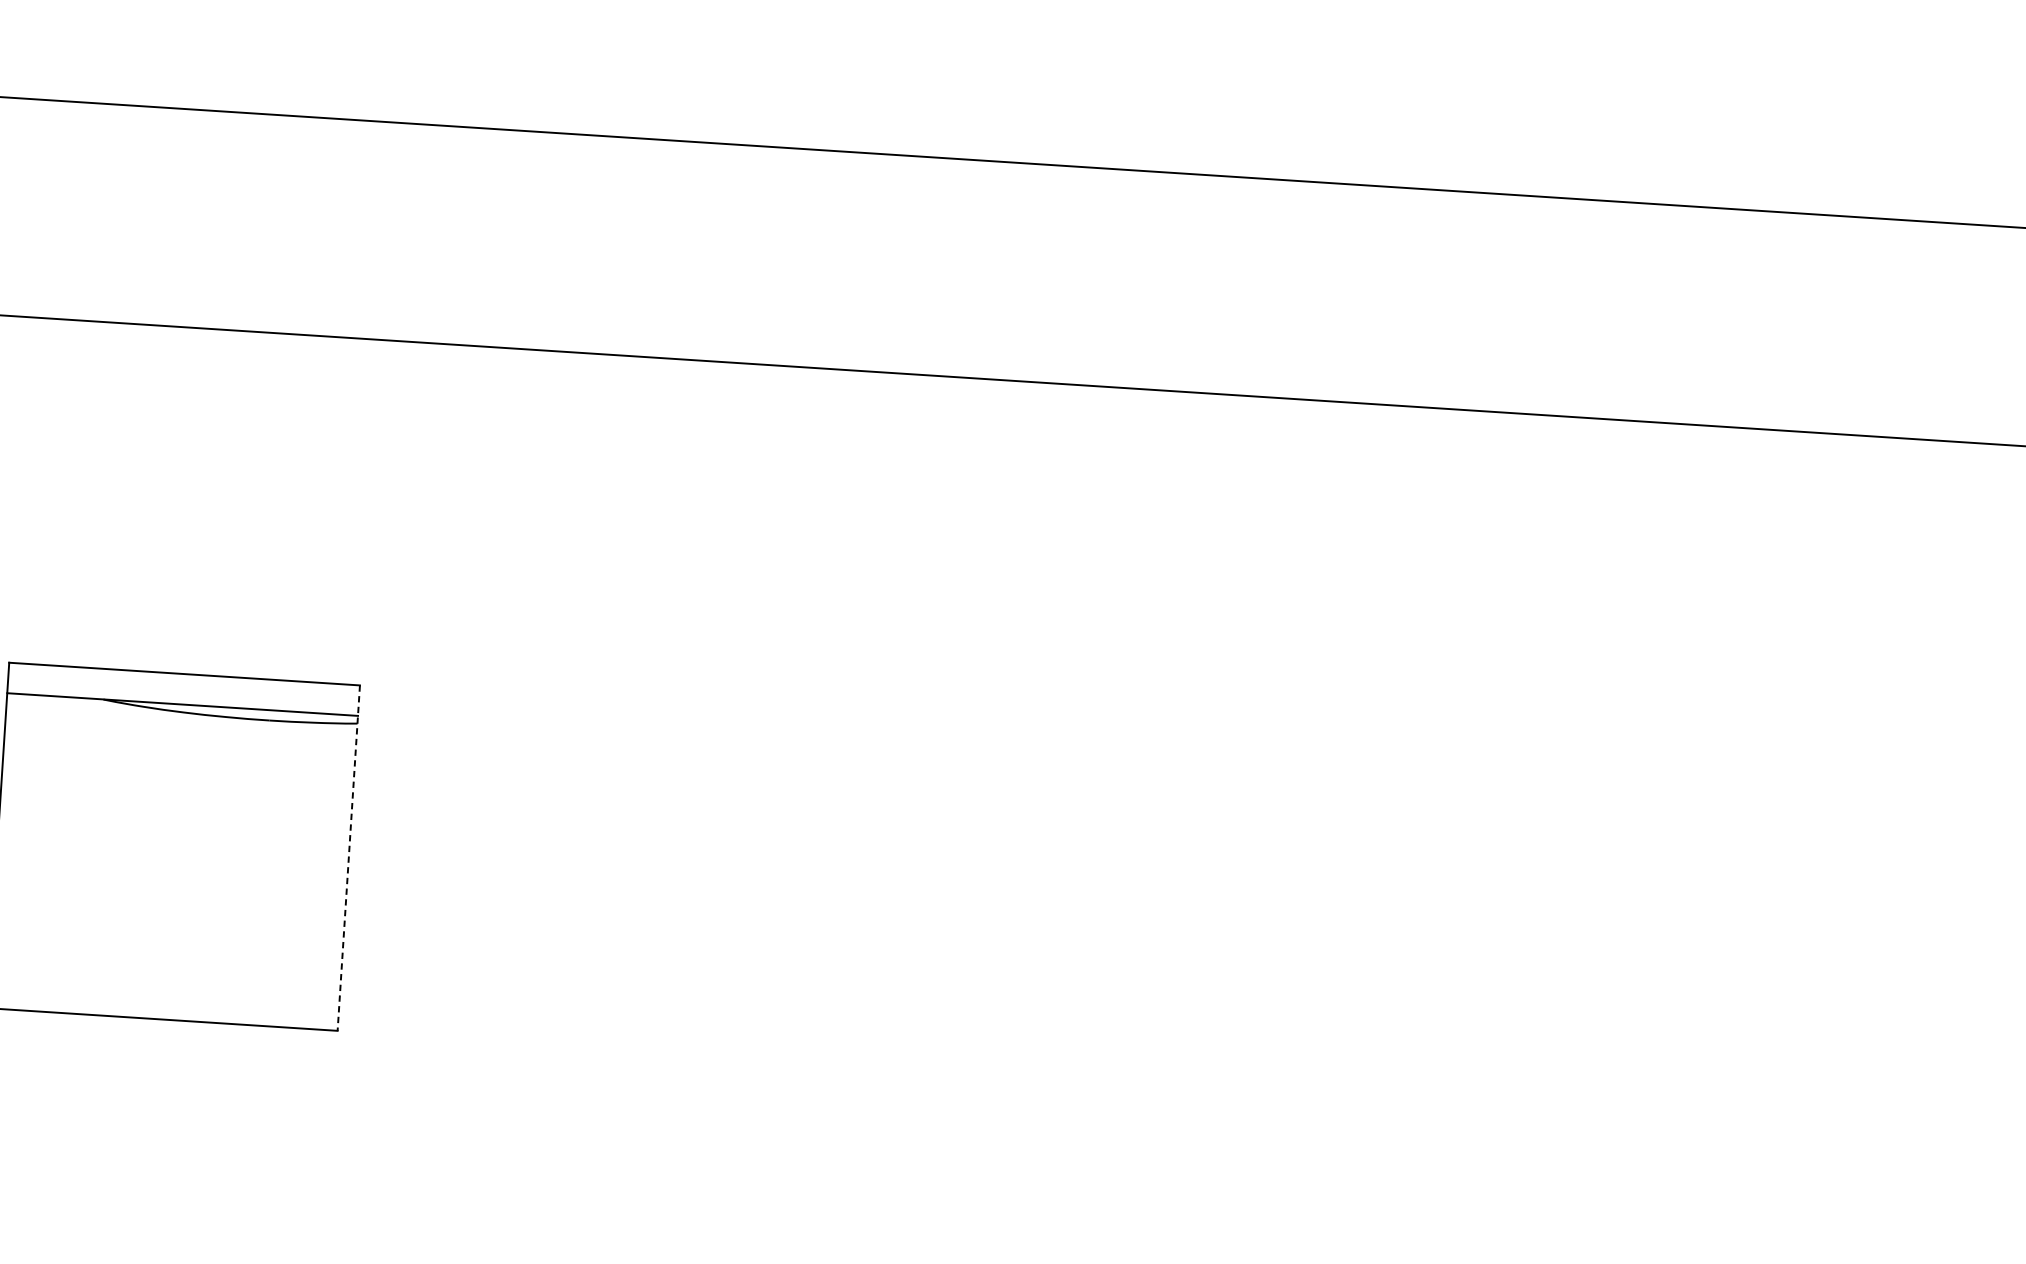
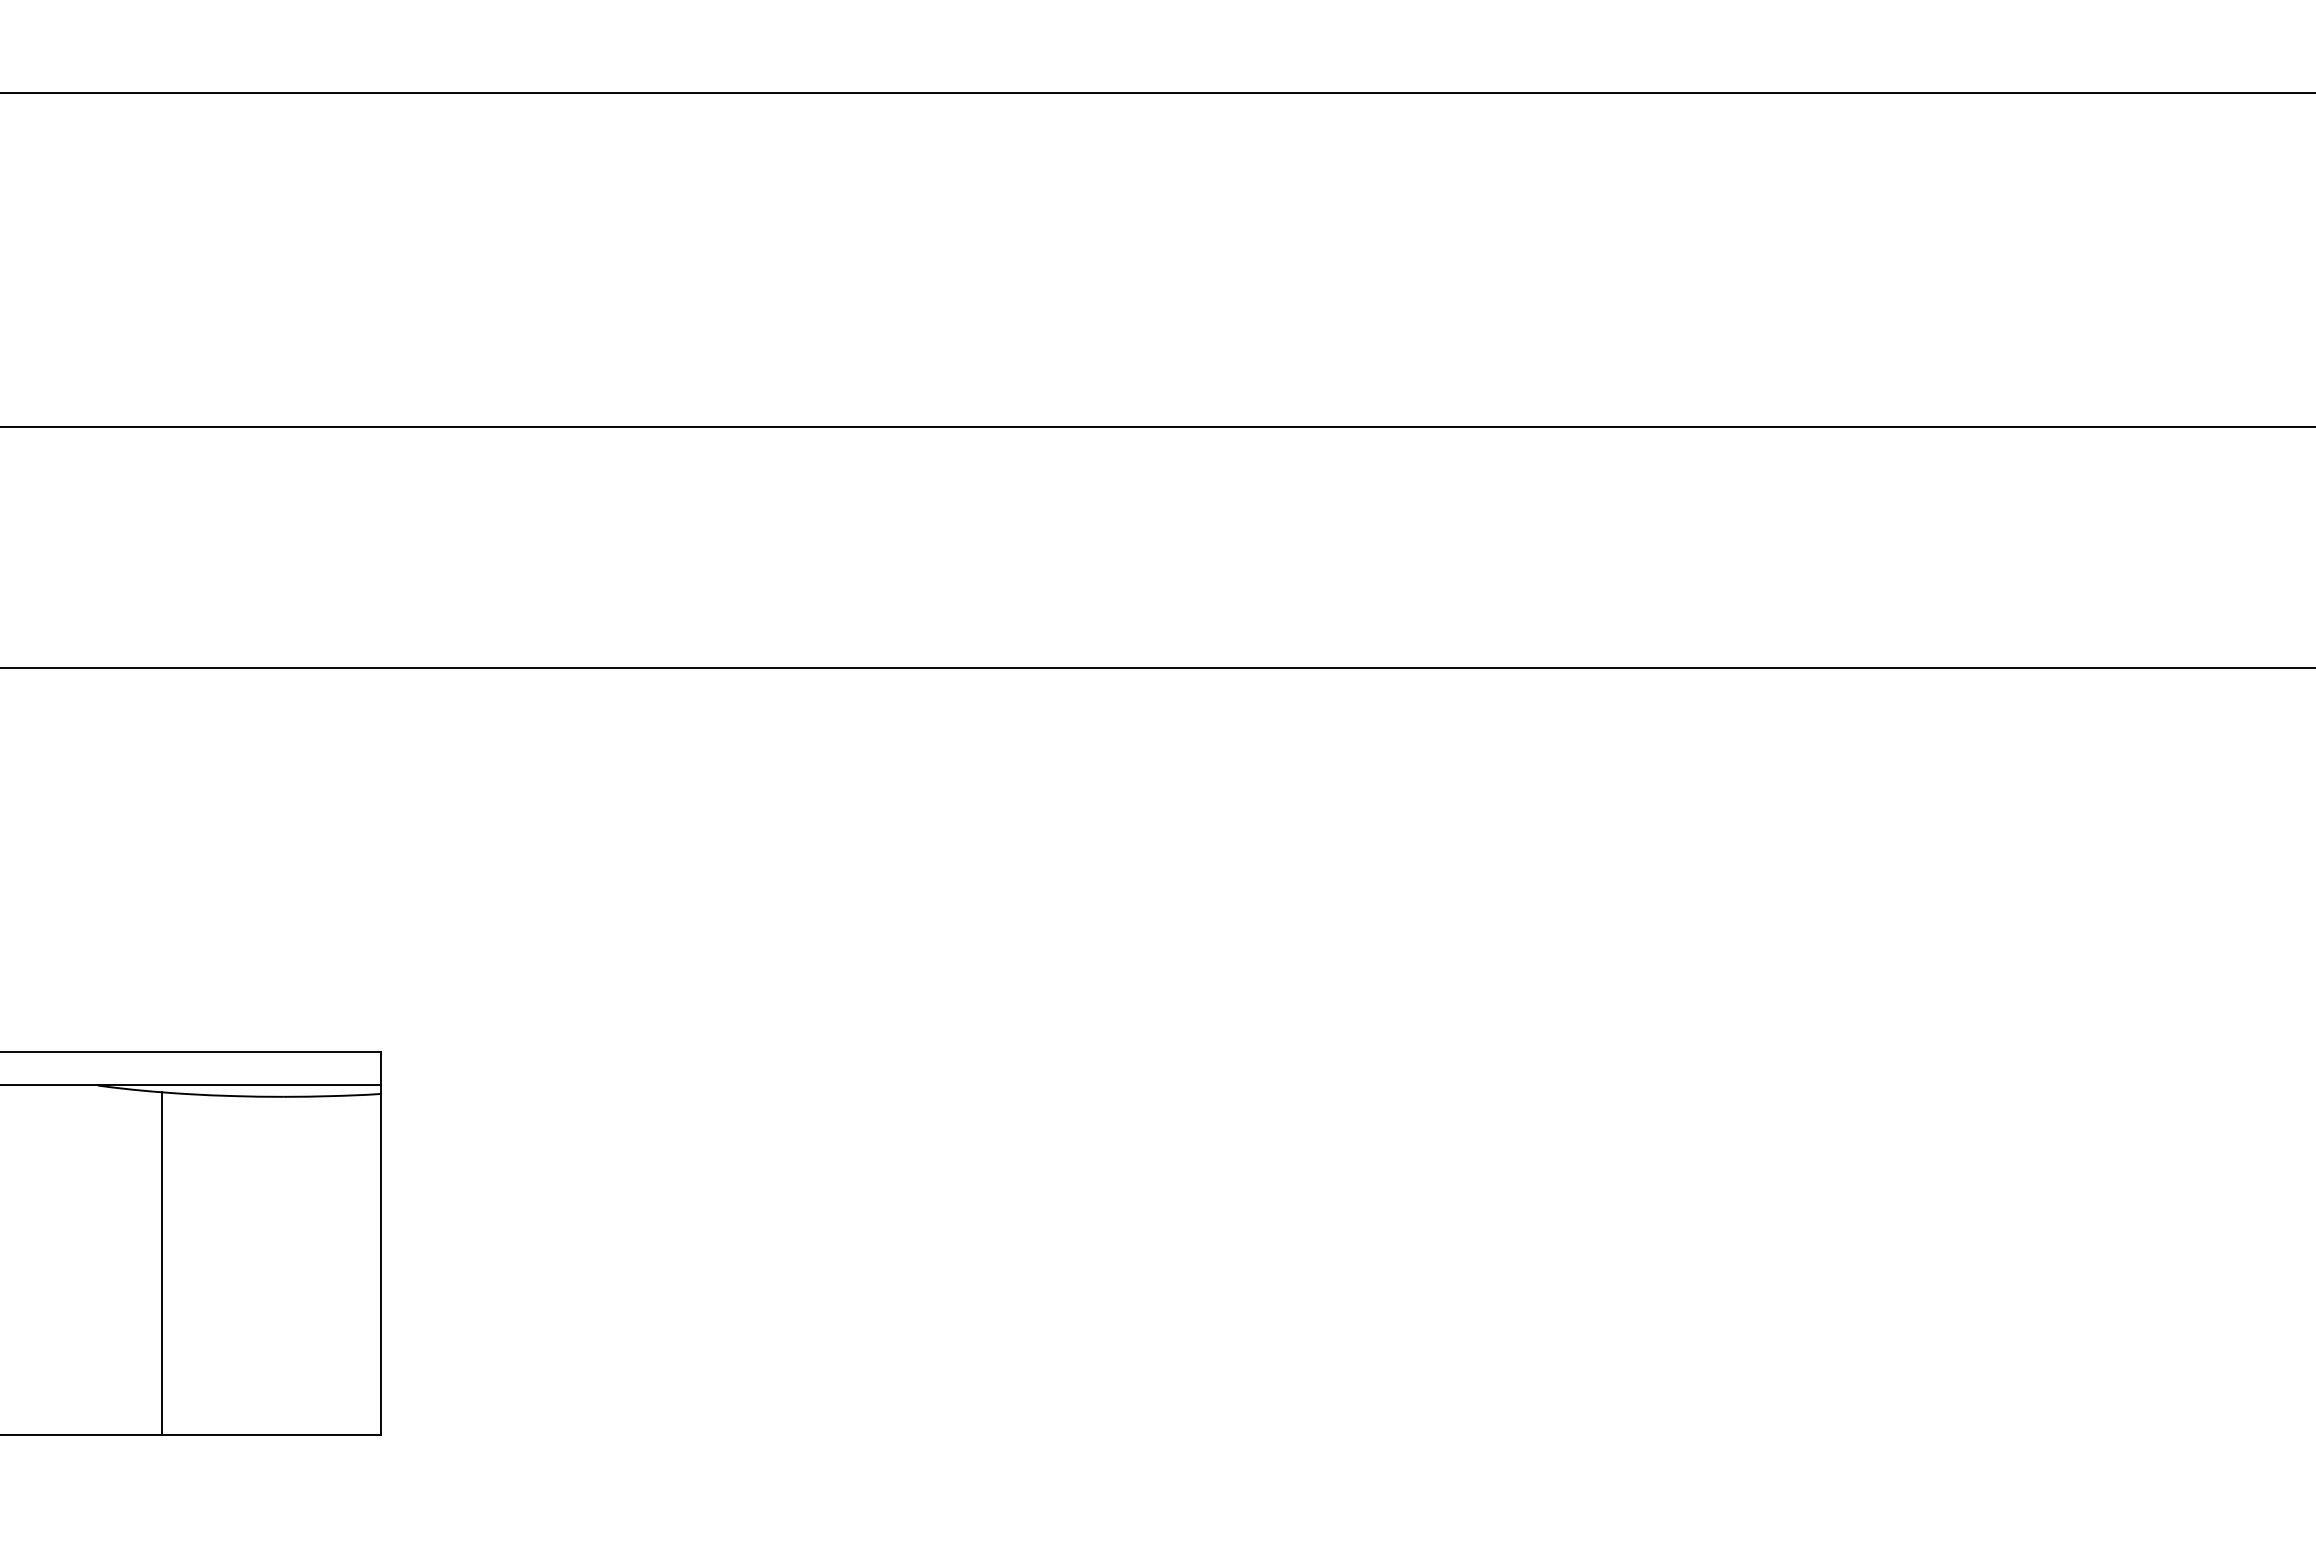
line: (348, 858) -> (380, 1243), dashed -> solid
line: (150, 863) -> (161, 1263), added

